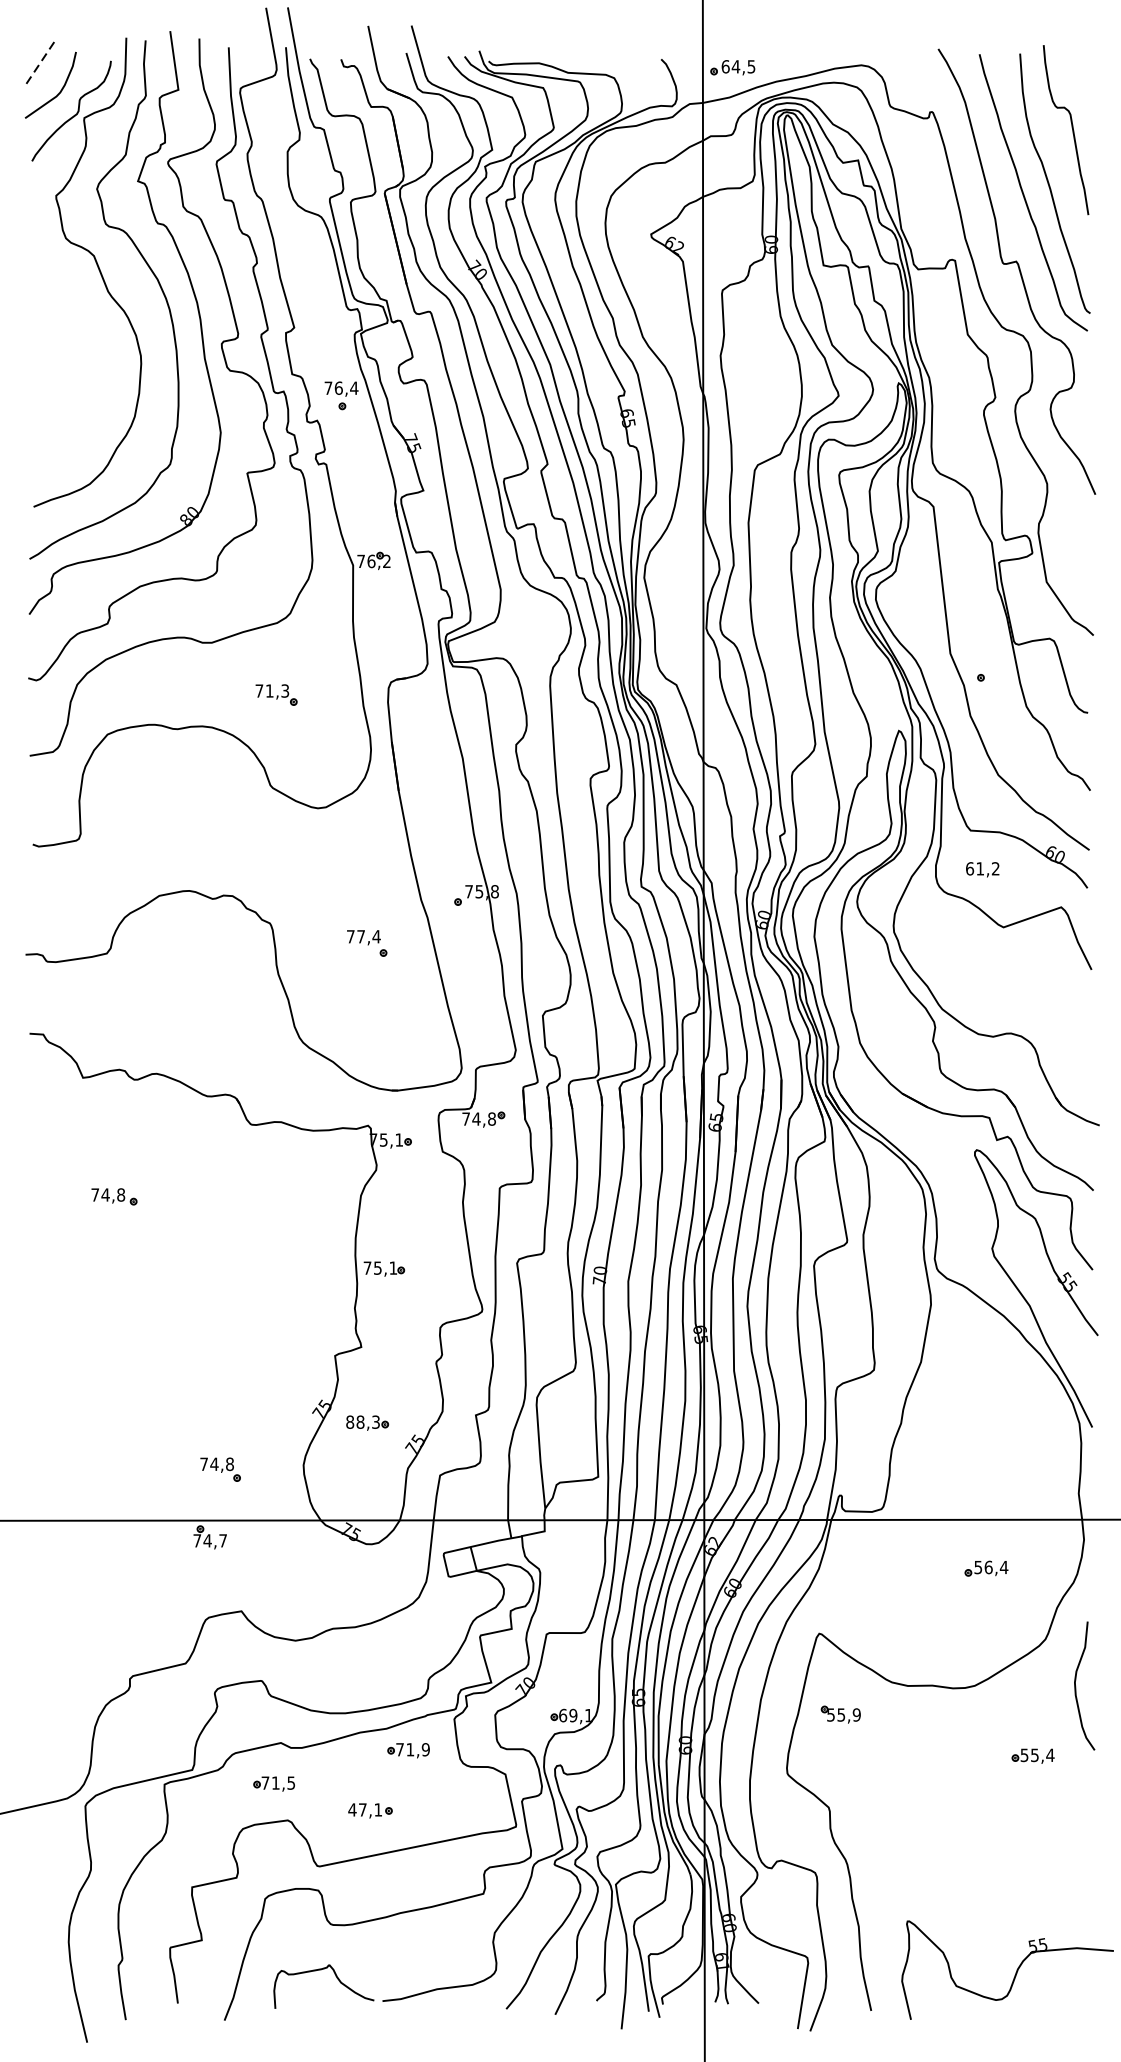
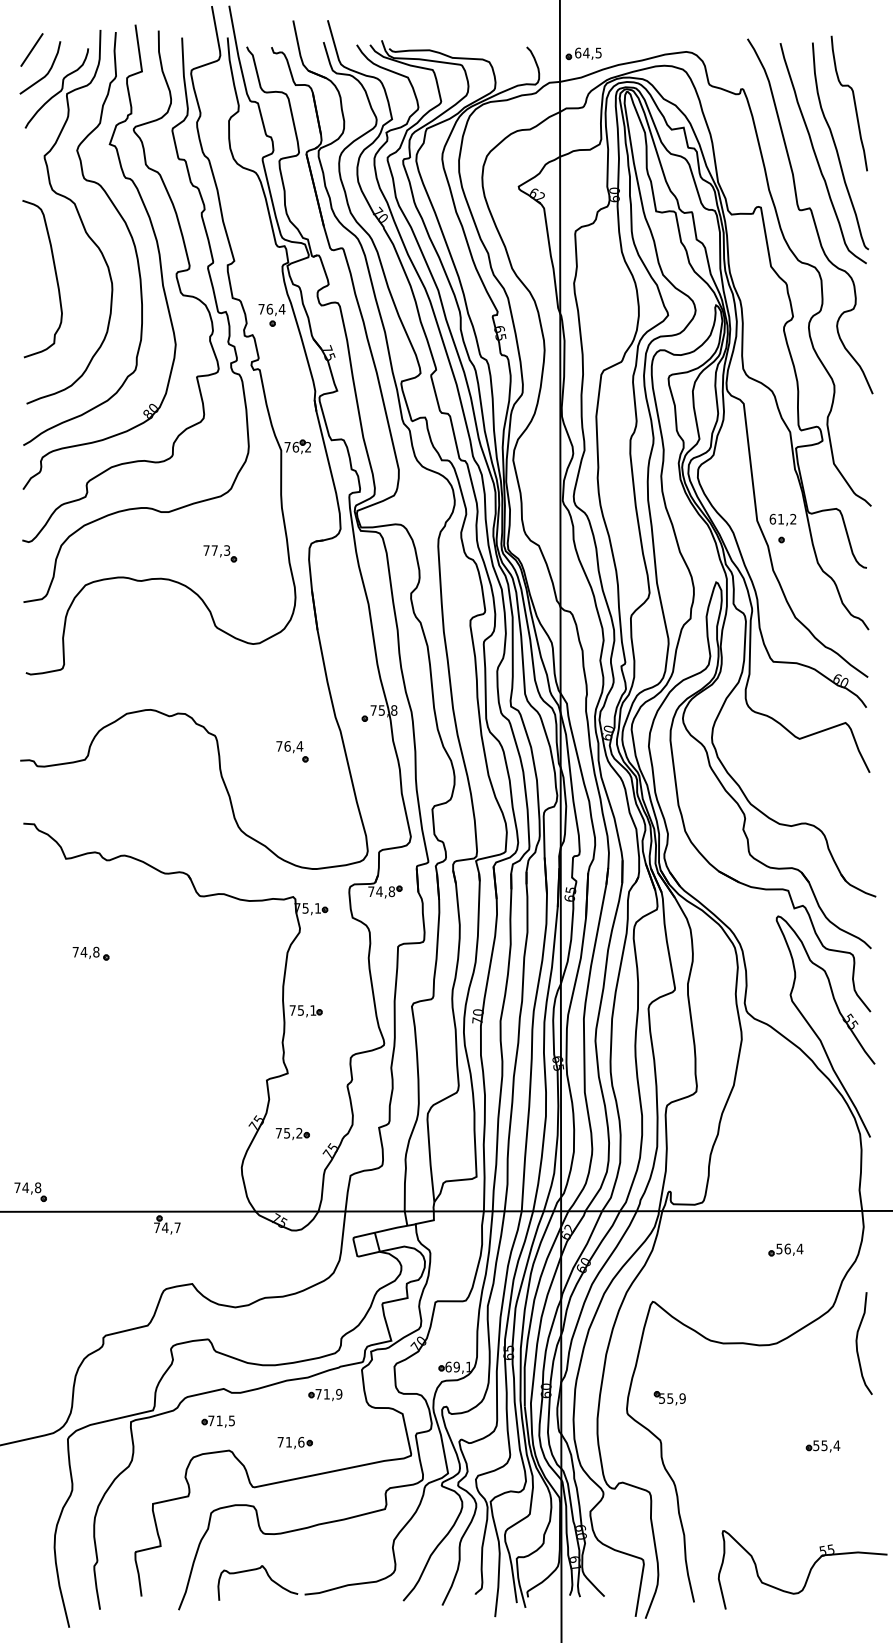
line: (41, 62) -> (32, 49), dashed -> solid
curve: (69, 348) -> (55, 277), added
text: (269, 690) -> (214, 550), 71,3 -> 77,3
text: (982, 869) -> (782, 519), moved
text: (360, 936) -> (287, 746), 77,4 -> 76,4
text: (362, 1422) -> (288, 1133), 88,3 -> 75,2
part: (220, 1468) -> (30, 1191), moved
part: (840, 1714) -> (669, 1398), moved
part: (1032, 1756) -> (822, 1446), moved
text: (364, 1808) -> (290, 1441), 47,1 -> 71,6

